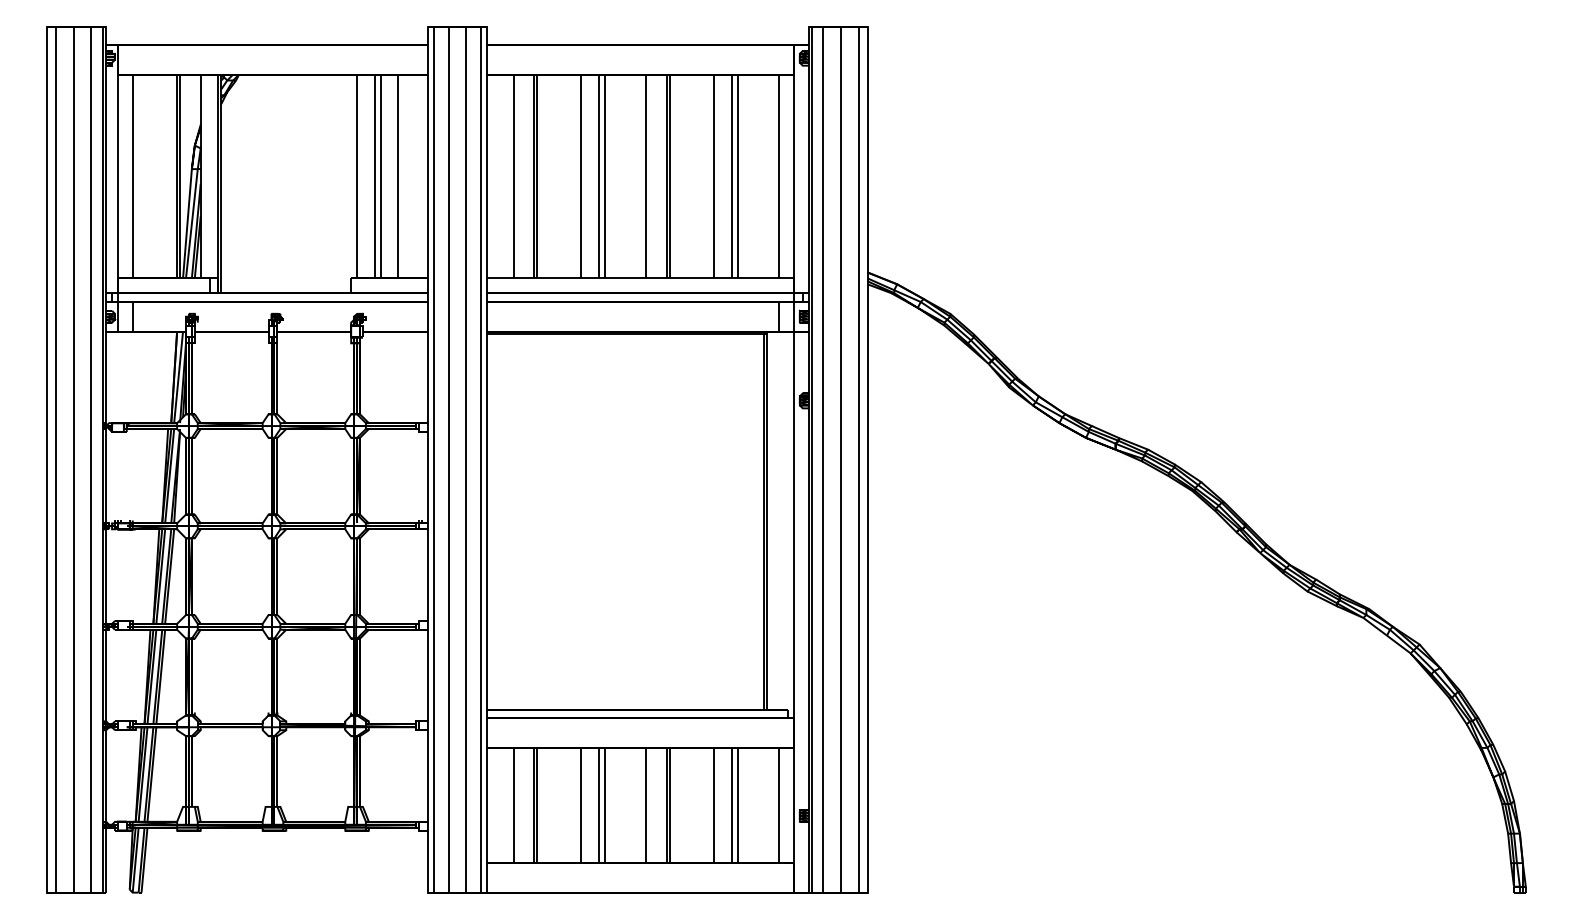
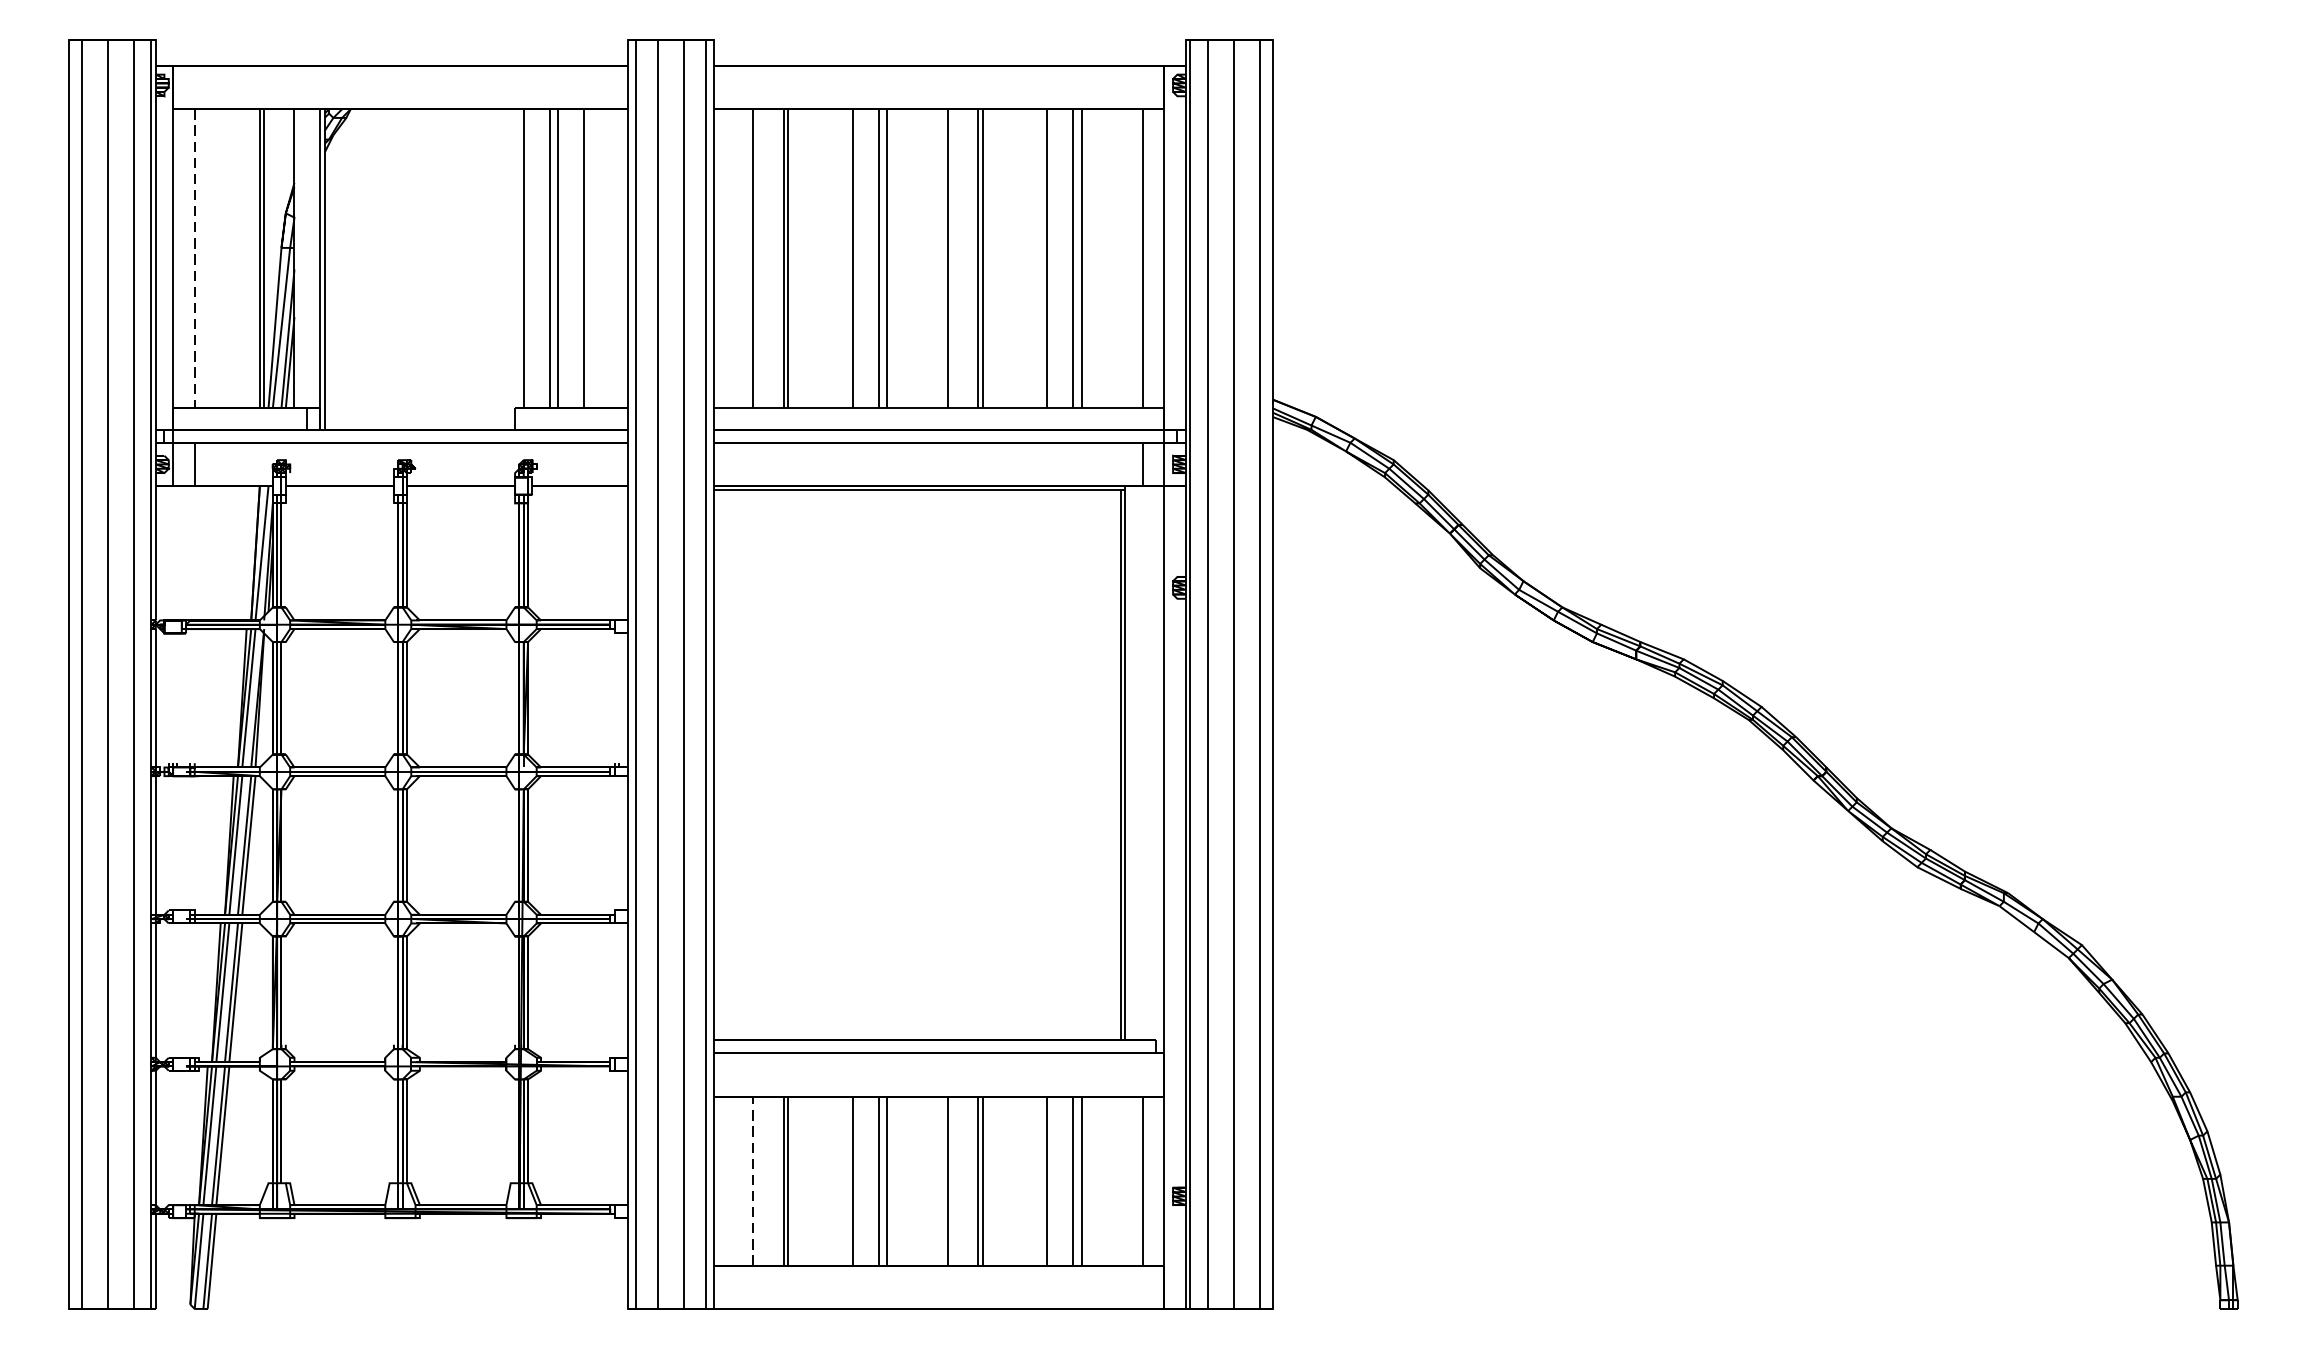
line: (132, 176) -> (194, 258), solid -> dashed
line: (513, 805) -> (753, 1181), solid -> dashed

